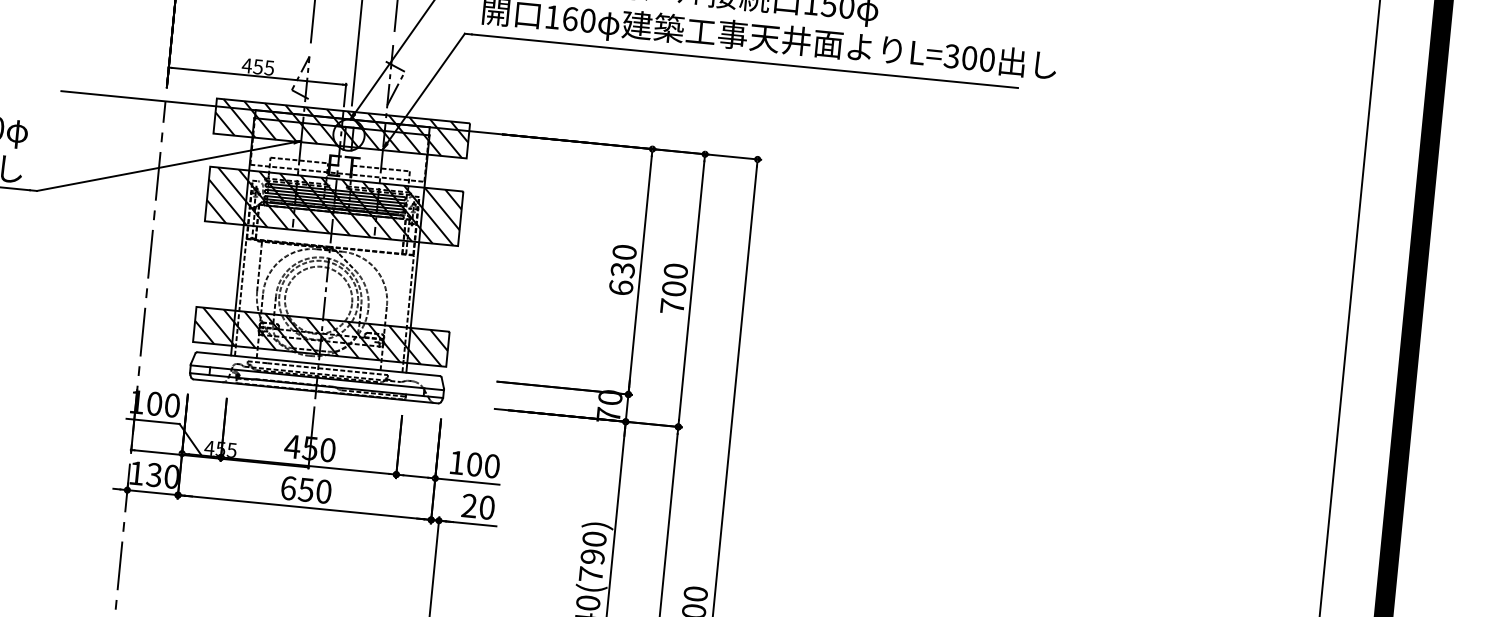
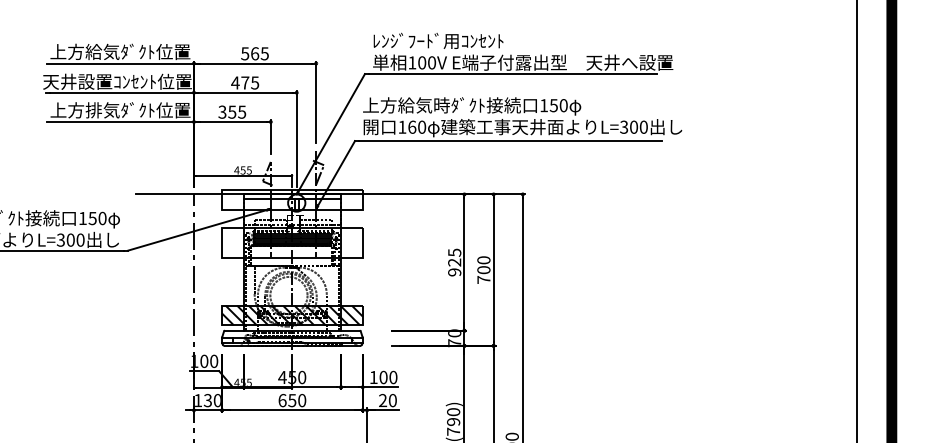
hatch: (341, 127) -> (292, 199), removed
hatch: (334, 205) -> (292, 242), removed
text: (622, 269) -> (454, 262), 630 -> 925

